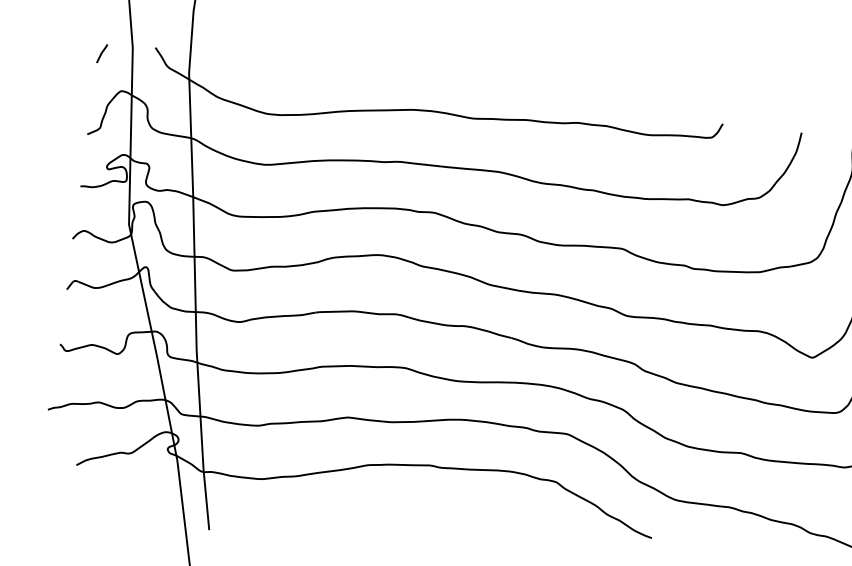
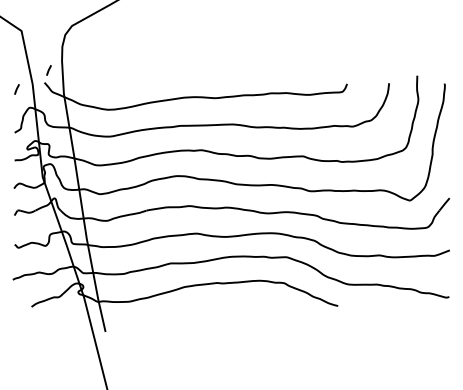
line: (165, 25) -> (48, 70), added

